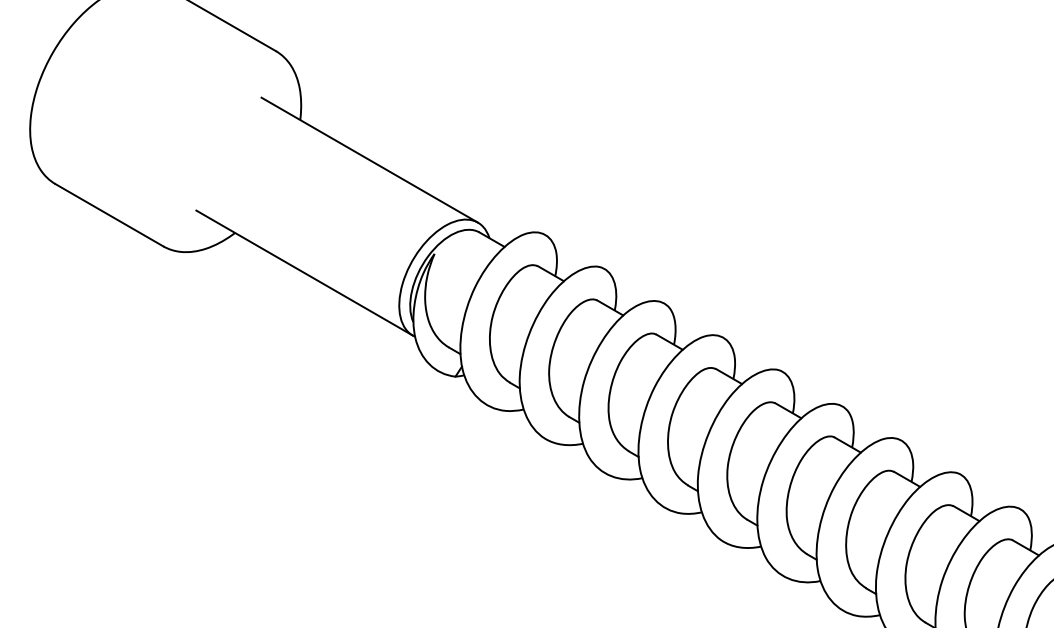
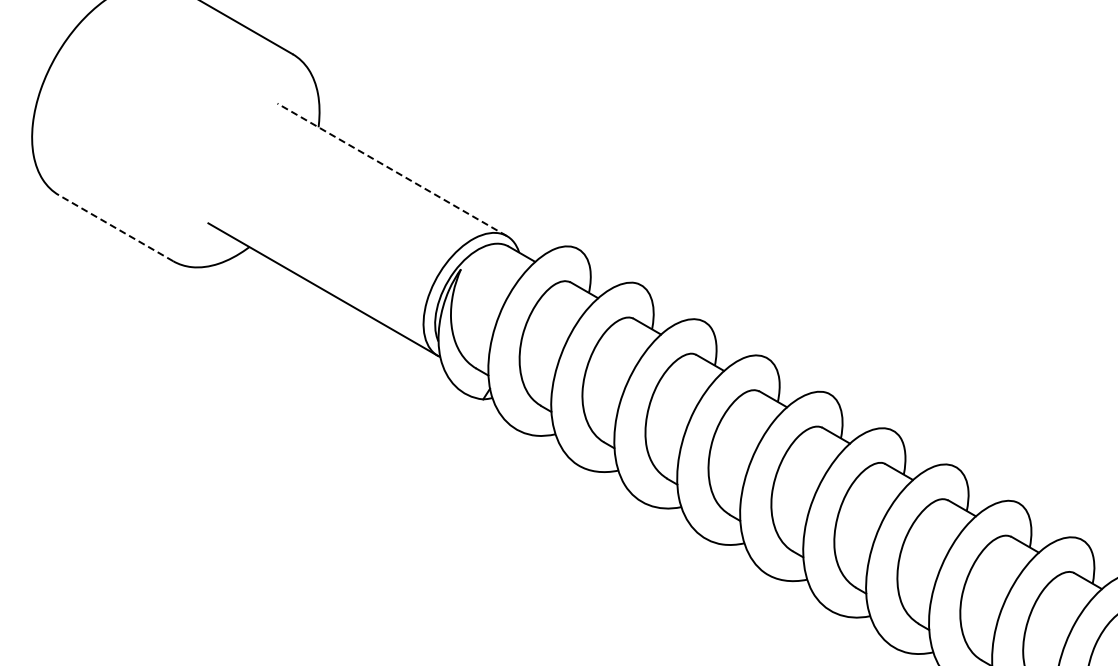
line: (369, 159) -> (391, 169), solid -> dashed
line: (108, 214) -> (115, 227), solid -> dashed

